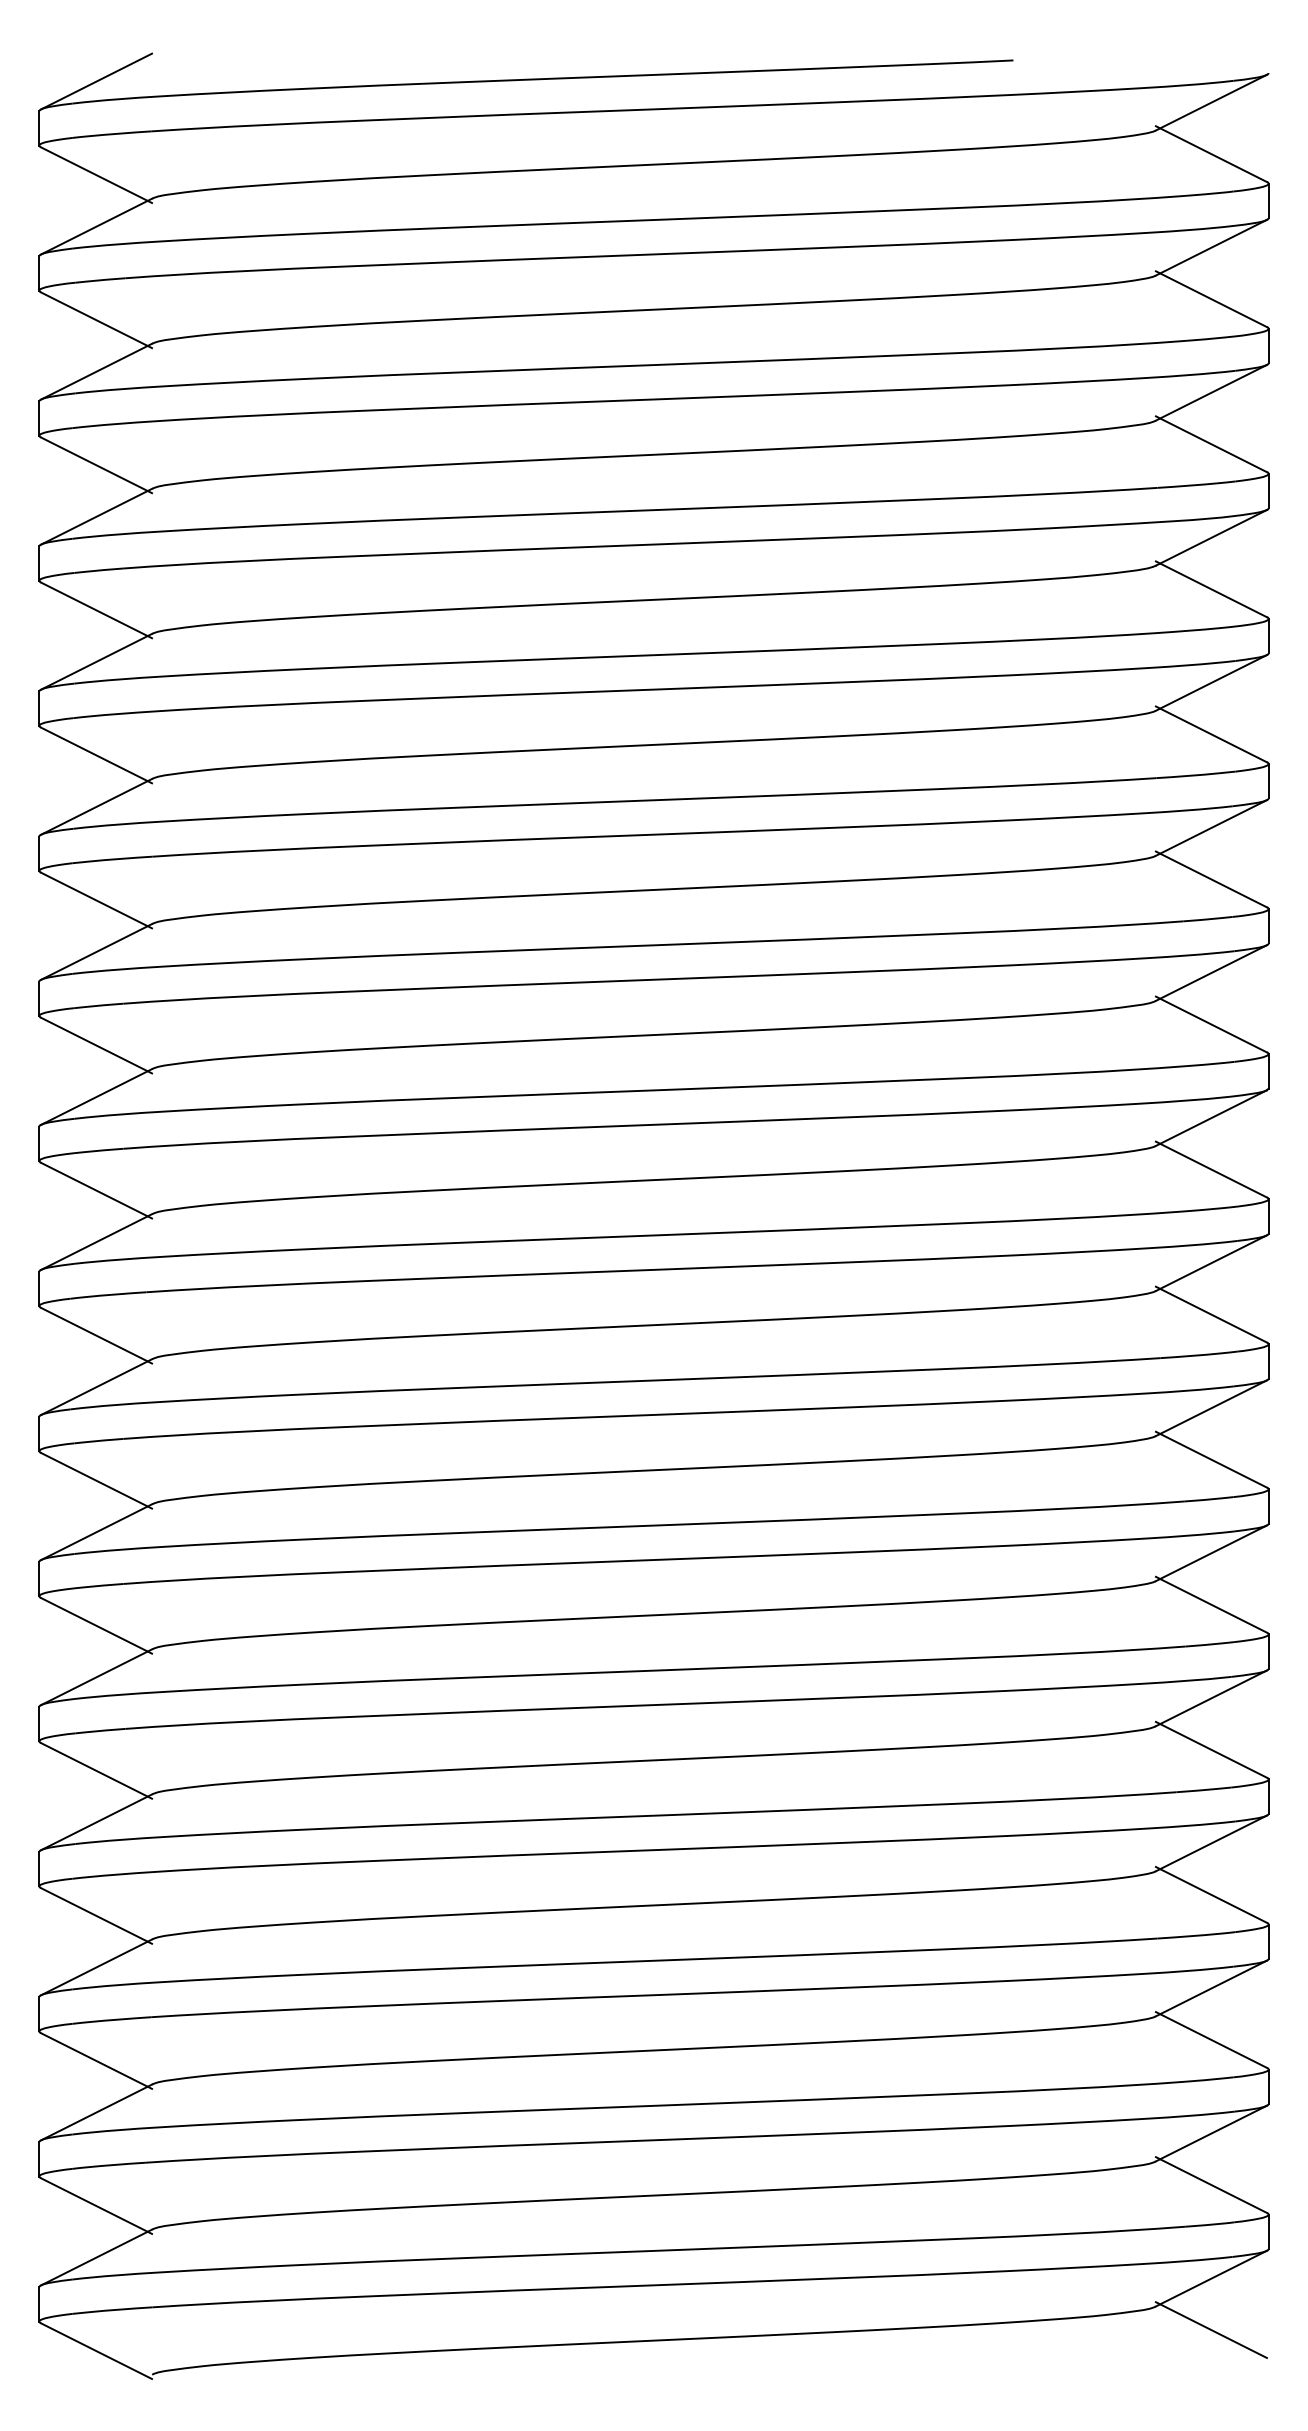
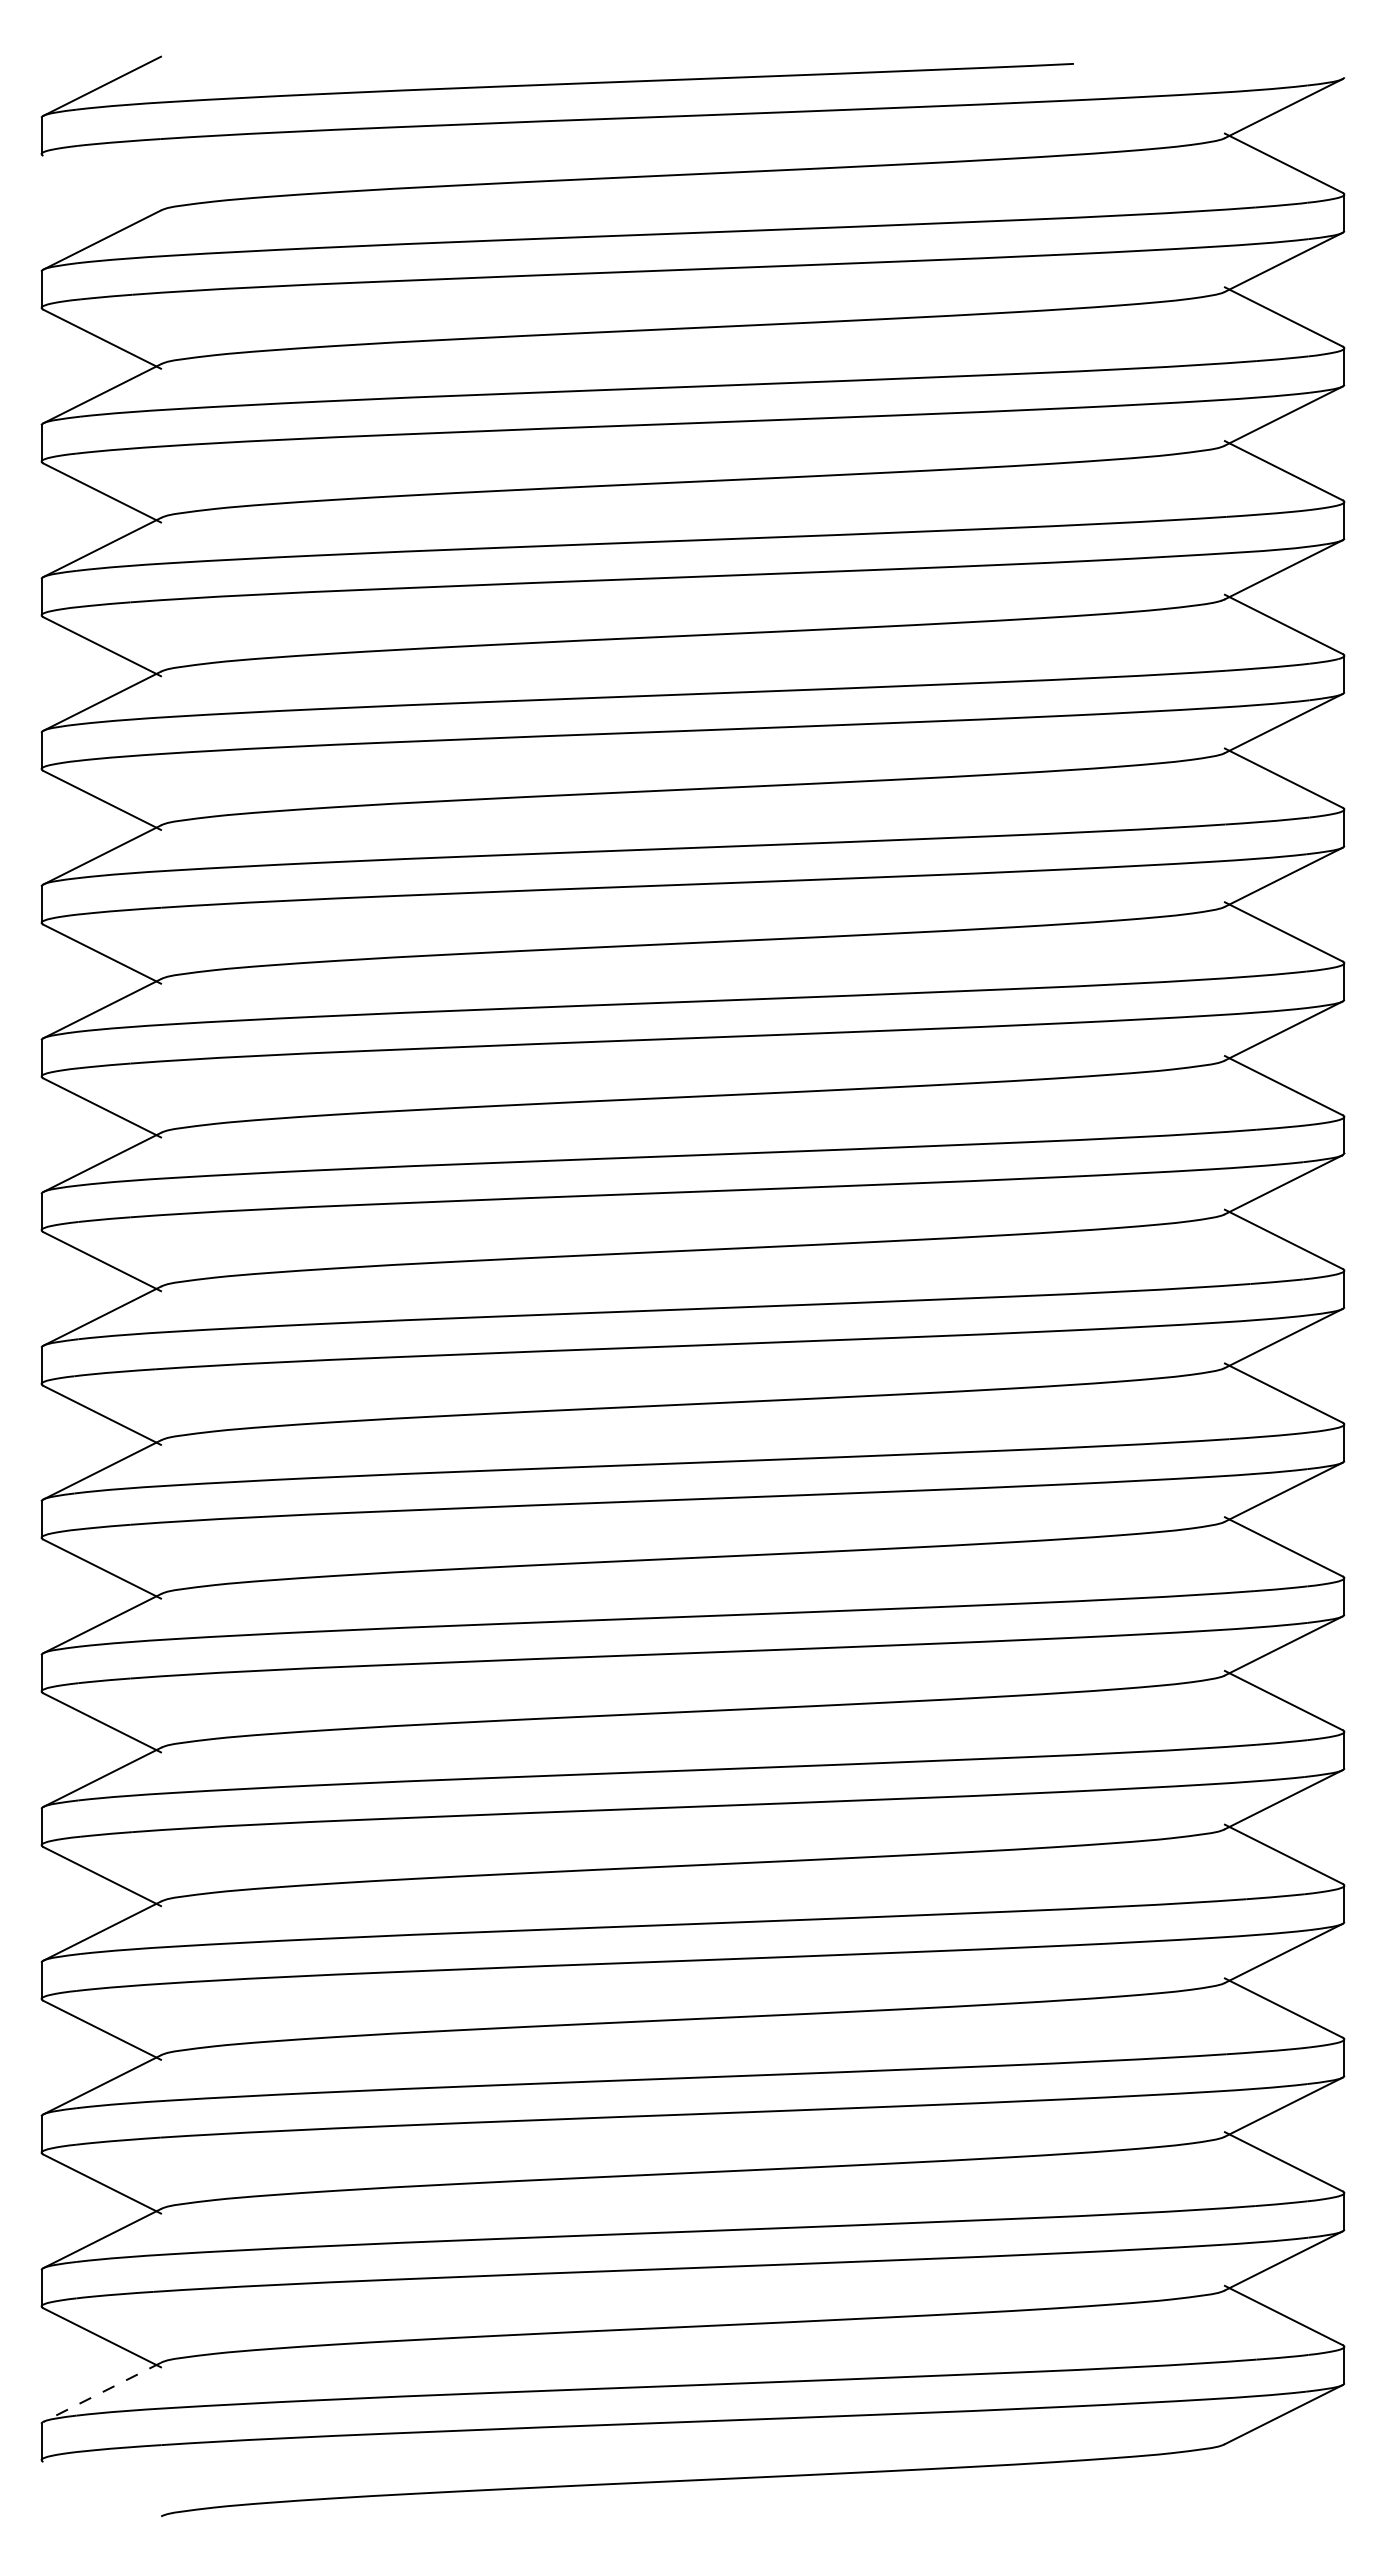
line: (96, 175) -> (102, 185), removed
line: (96, 2257) -> (102, 2392), solid -> dashed
line: (1211, 2329) -> (1283, 2468), removed
line: (96, 2351) -> (102, 2491), removed

